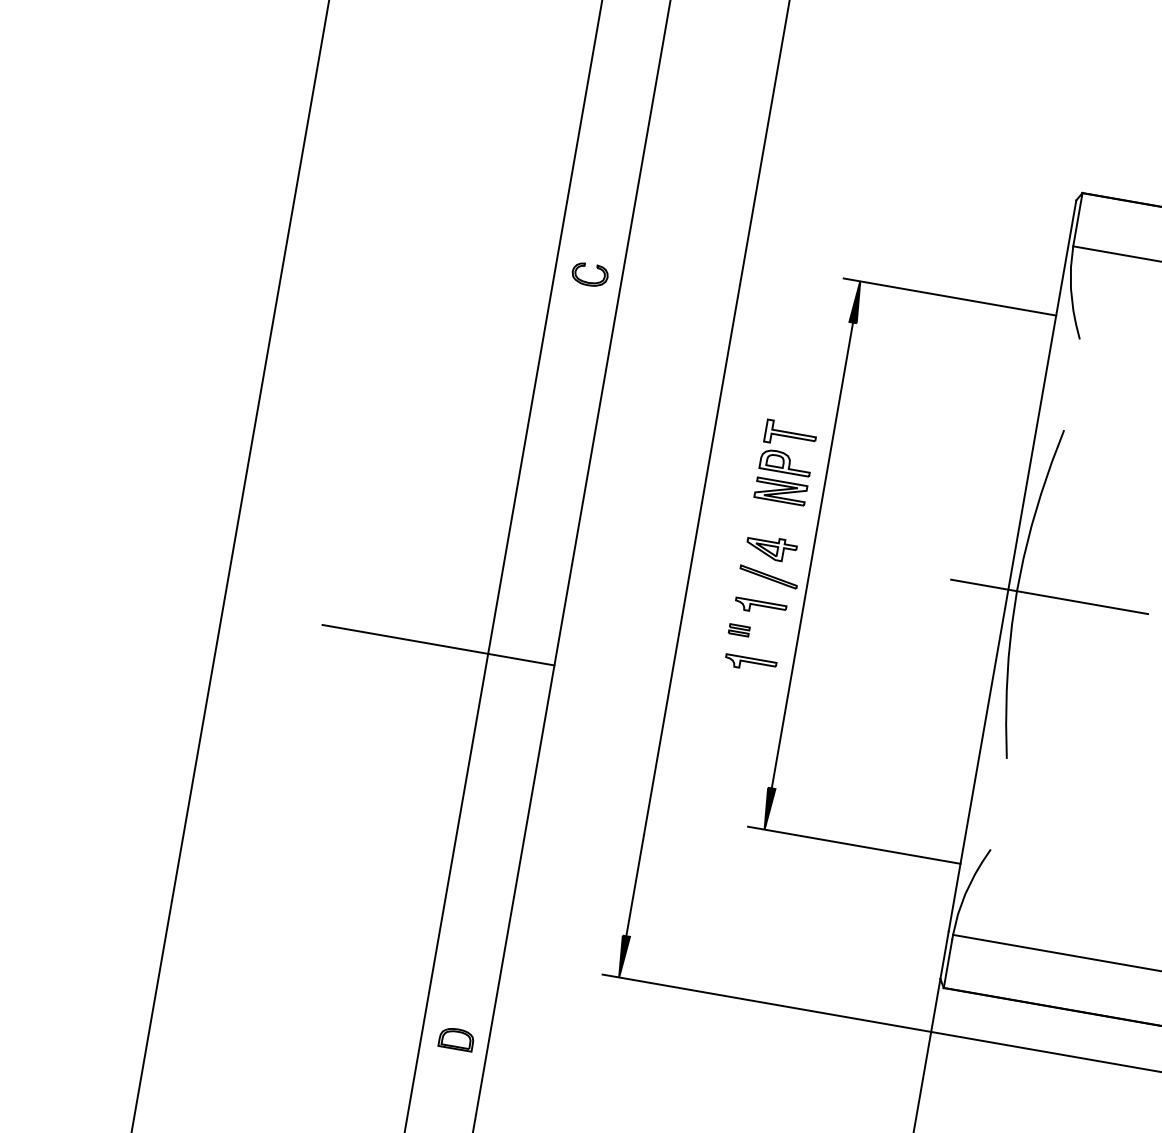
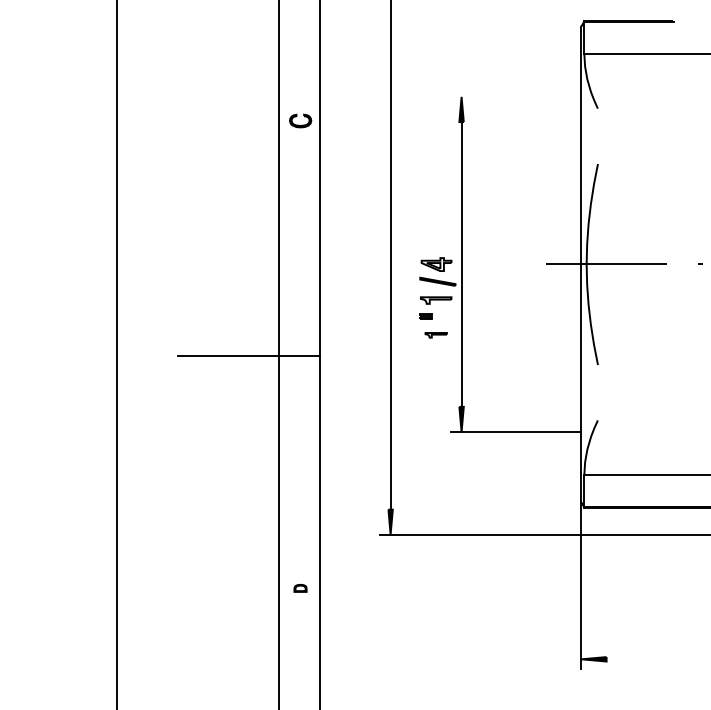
line: (950, 296) -> (516, 96), removed
part: (786, 461) -> (436, 211), removed
part: (751, 664) -> (436, 335), size x0.7
part: (456, 1039) -> (300, 588), size x0.6

